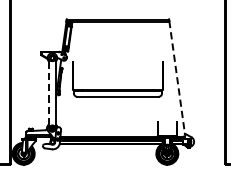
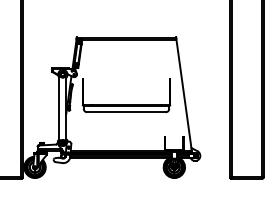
line: (177, 78) -> (184, 94), dashed -> solid
line: (48, 93) -> (59, 108), dashed -> solid

